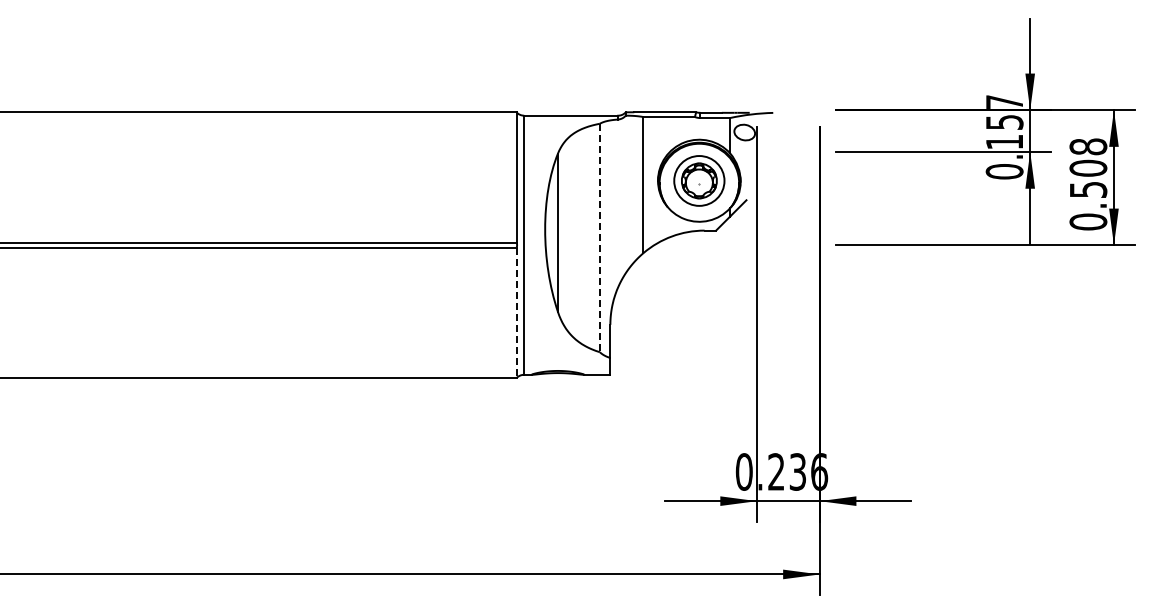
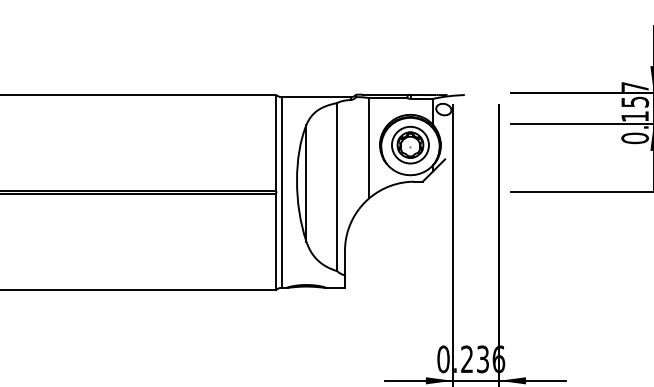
line: (599, 238) -> (336, 187), dashed -> solid
line: (516, 313) -> (275, 242), dashed -> solid

